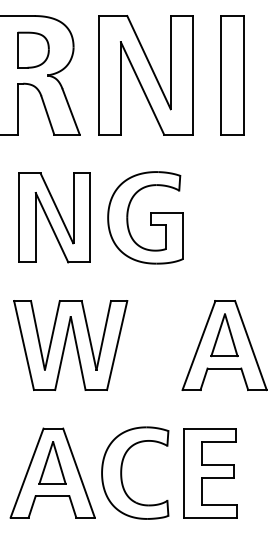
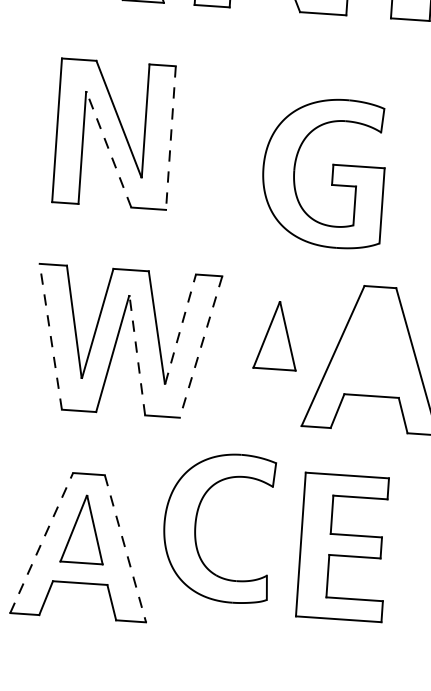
line: (89, 217) -> (170, 137), solid -> dashed
part: (145, 217) -> (323, 172), moved
line: (51, 227) -> (108, 149), solid -> dashed
line: (103, 334) -> (180, 327), solid -> dashed
part: (224, 335) -> (276, 335), moved
line: (24, 345) -> (51, 336), solid -> dashed
line: (117, 345) -> (201, 347), solid -> dashed
line: (78, 353) -> (137, 355), solid -> dashed
line: (27, 472) -> (42, 542), solid -> dashed
part: (122, 472) -> (197, 525), moved
line: (79, 473) -> (126, 549), solid -> dashed
part: (210, 473) -> (343, 547), moved

